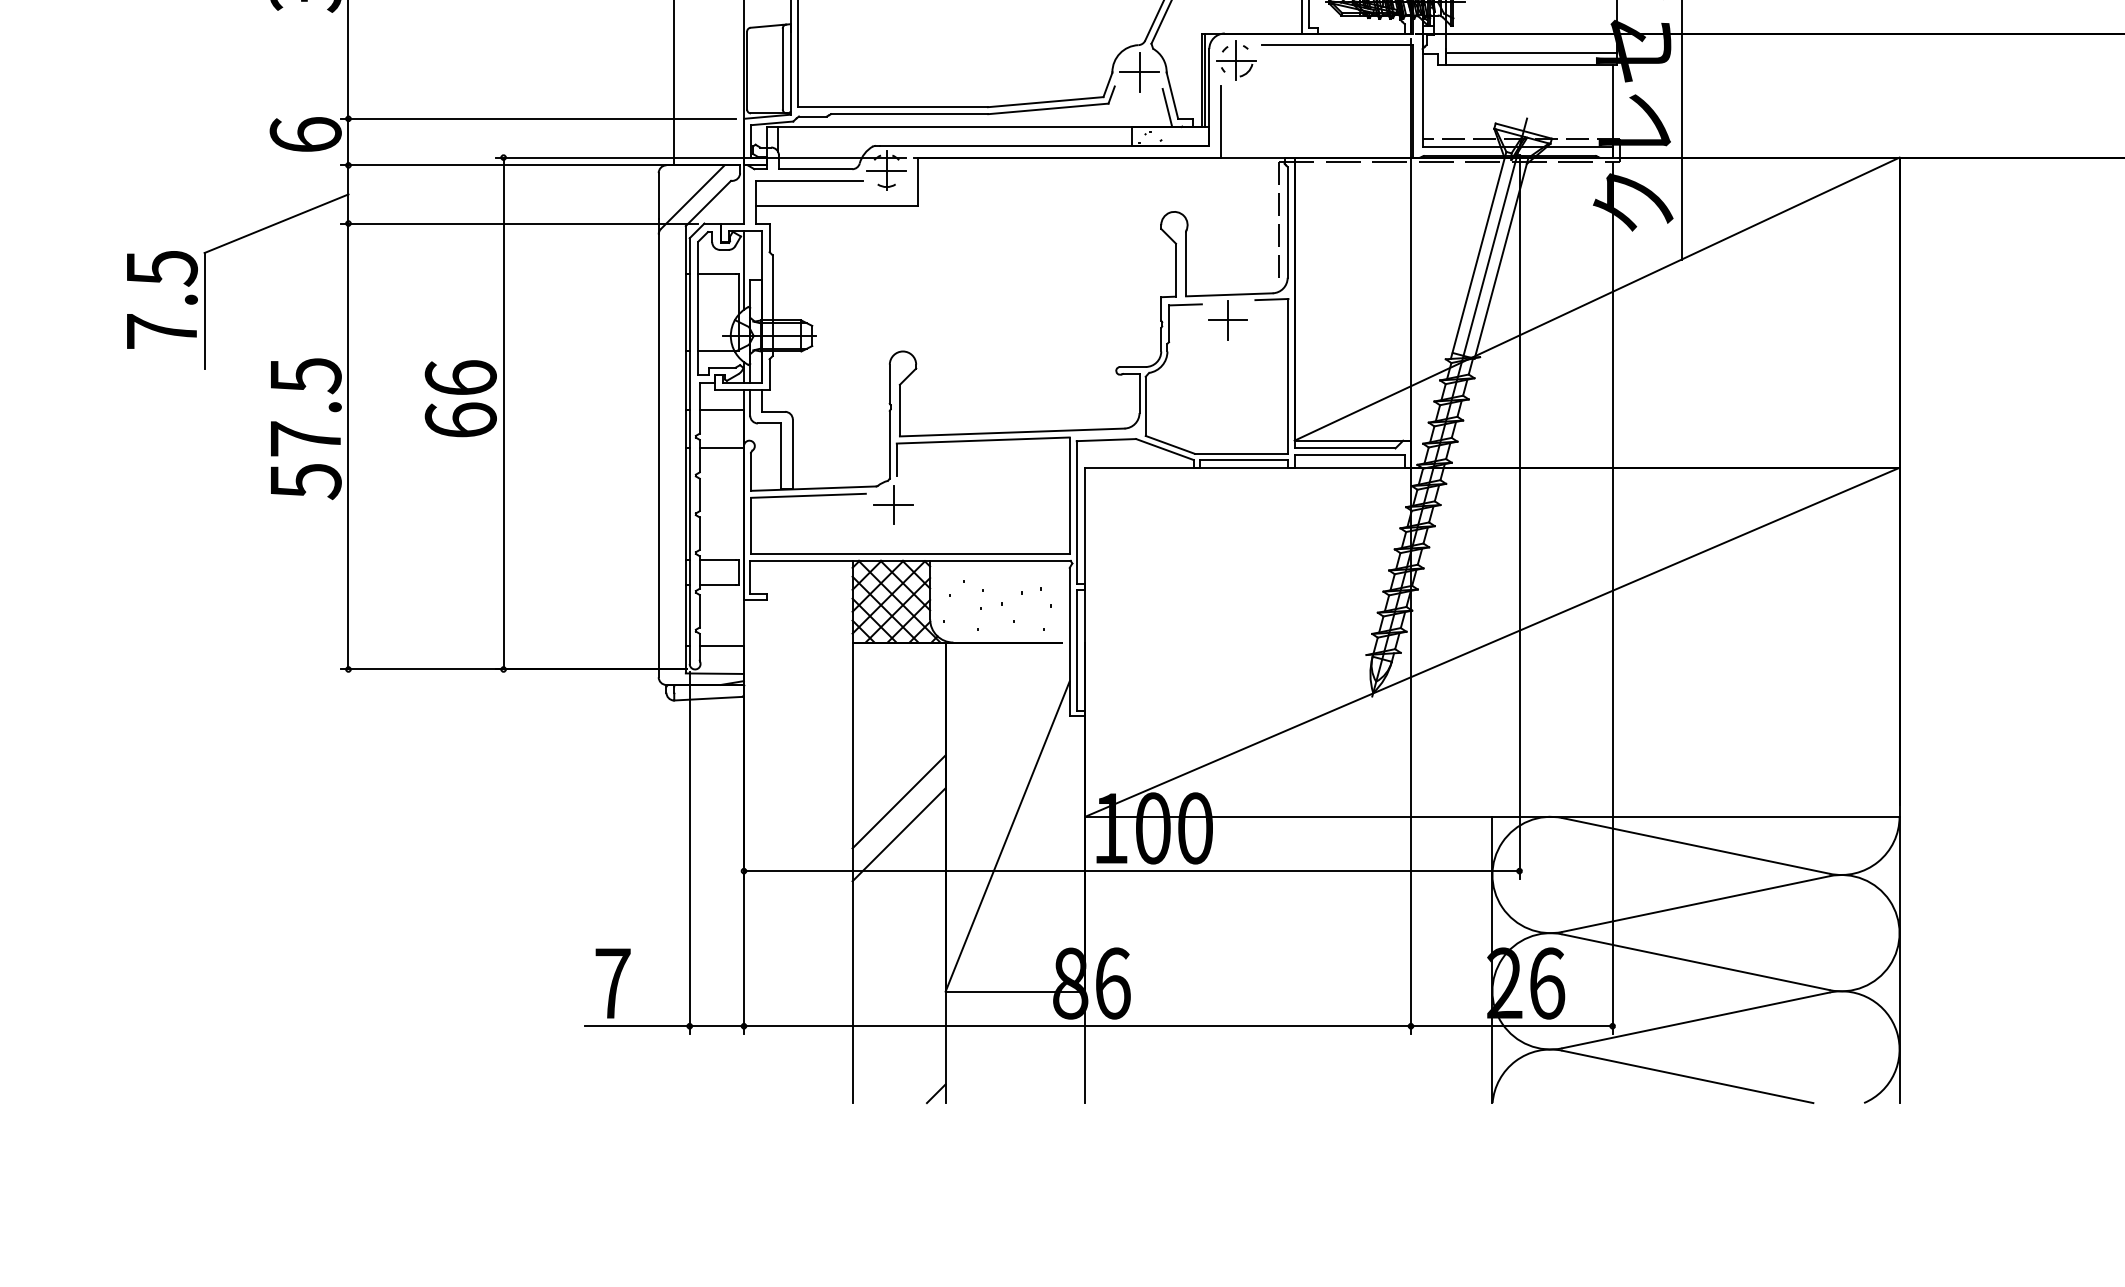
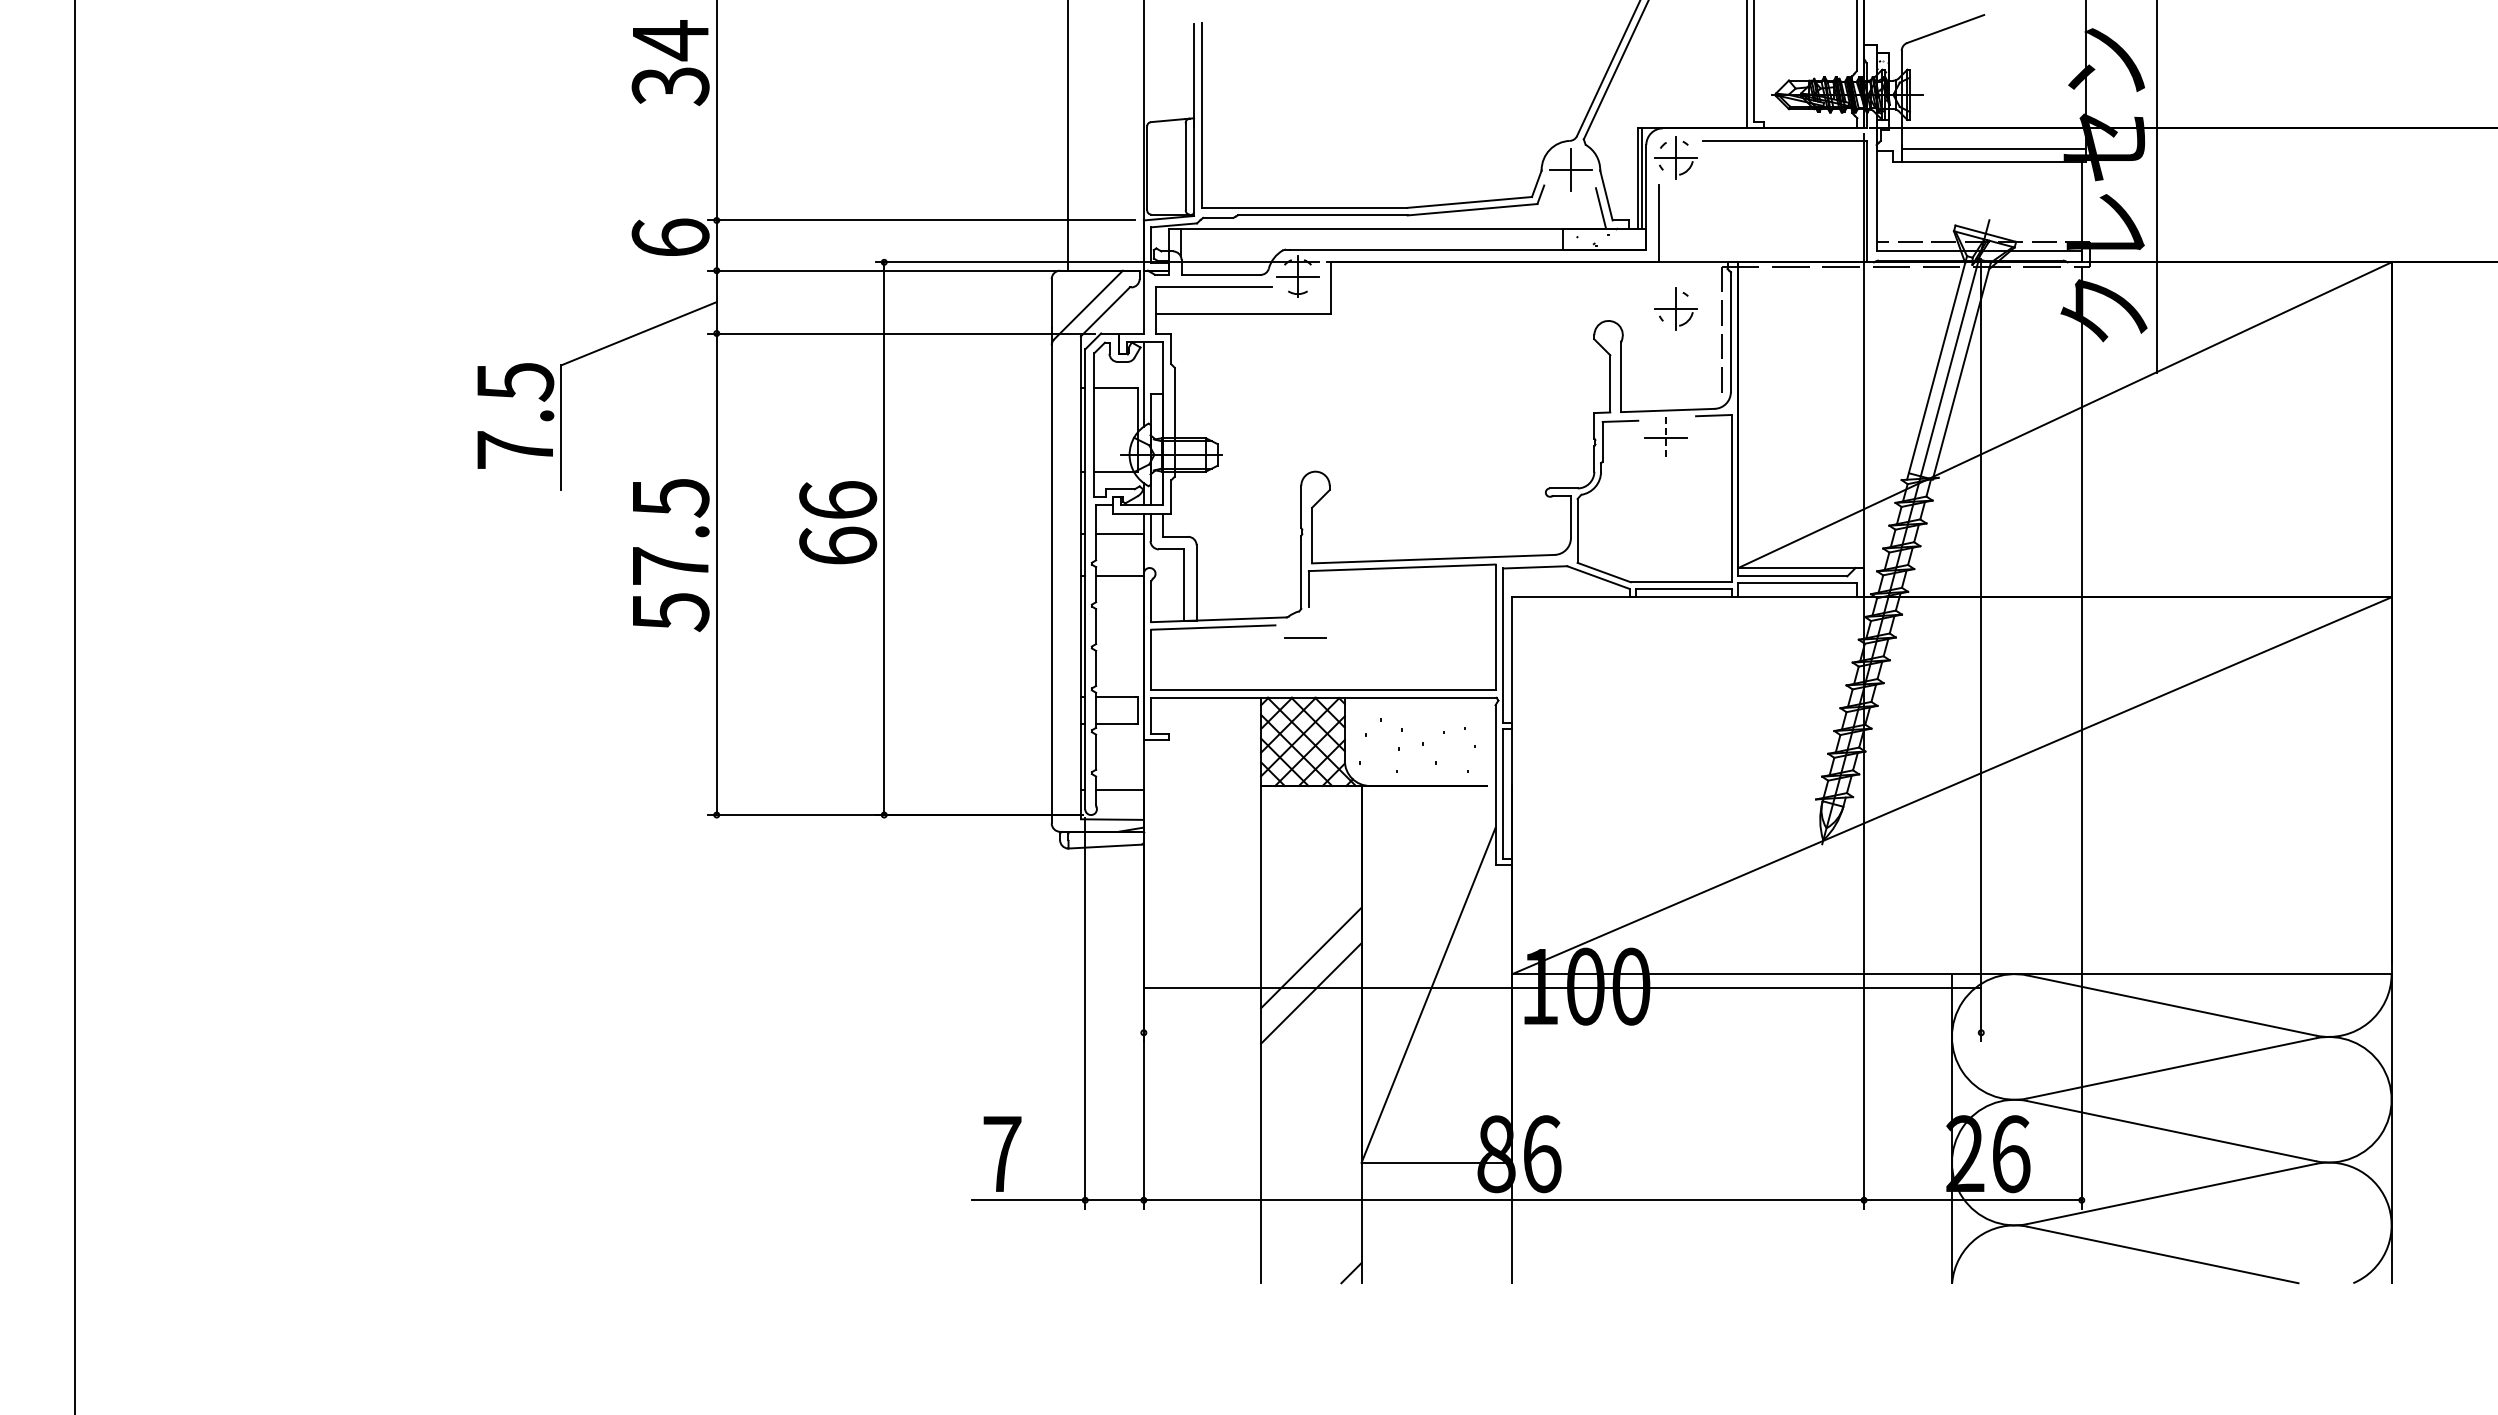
part: (1236, 200) -> (1675, 308), added
line: (1228, 320) -> (1666, 438), solid -> dashed
line: (893, 505) -> (1305, 637), removed
line: (1131, 870) -> (1562, 987), moved

